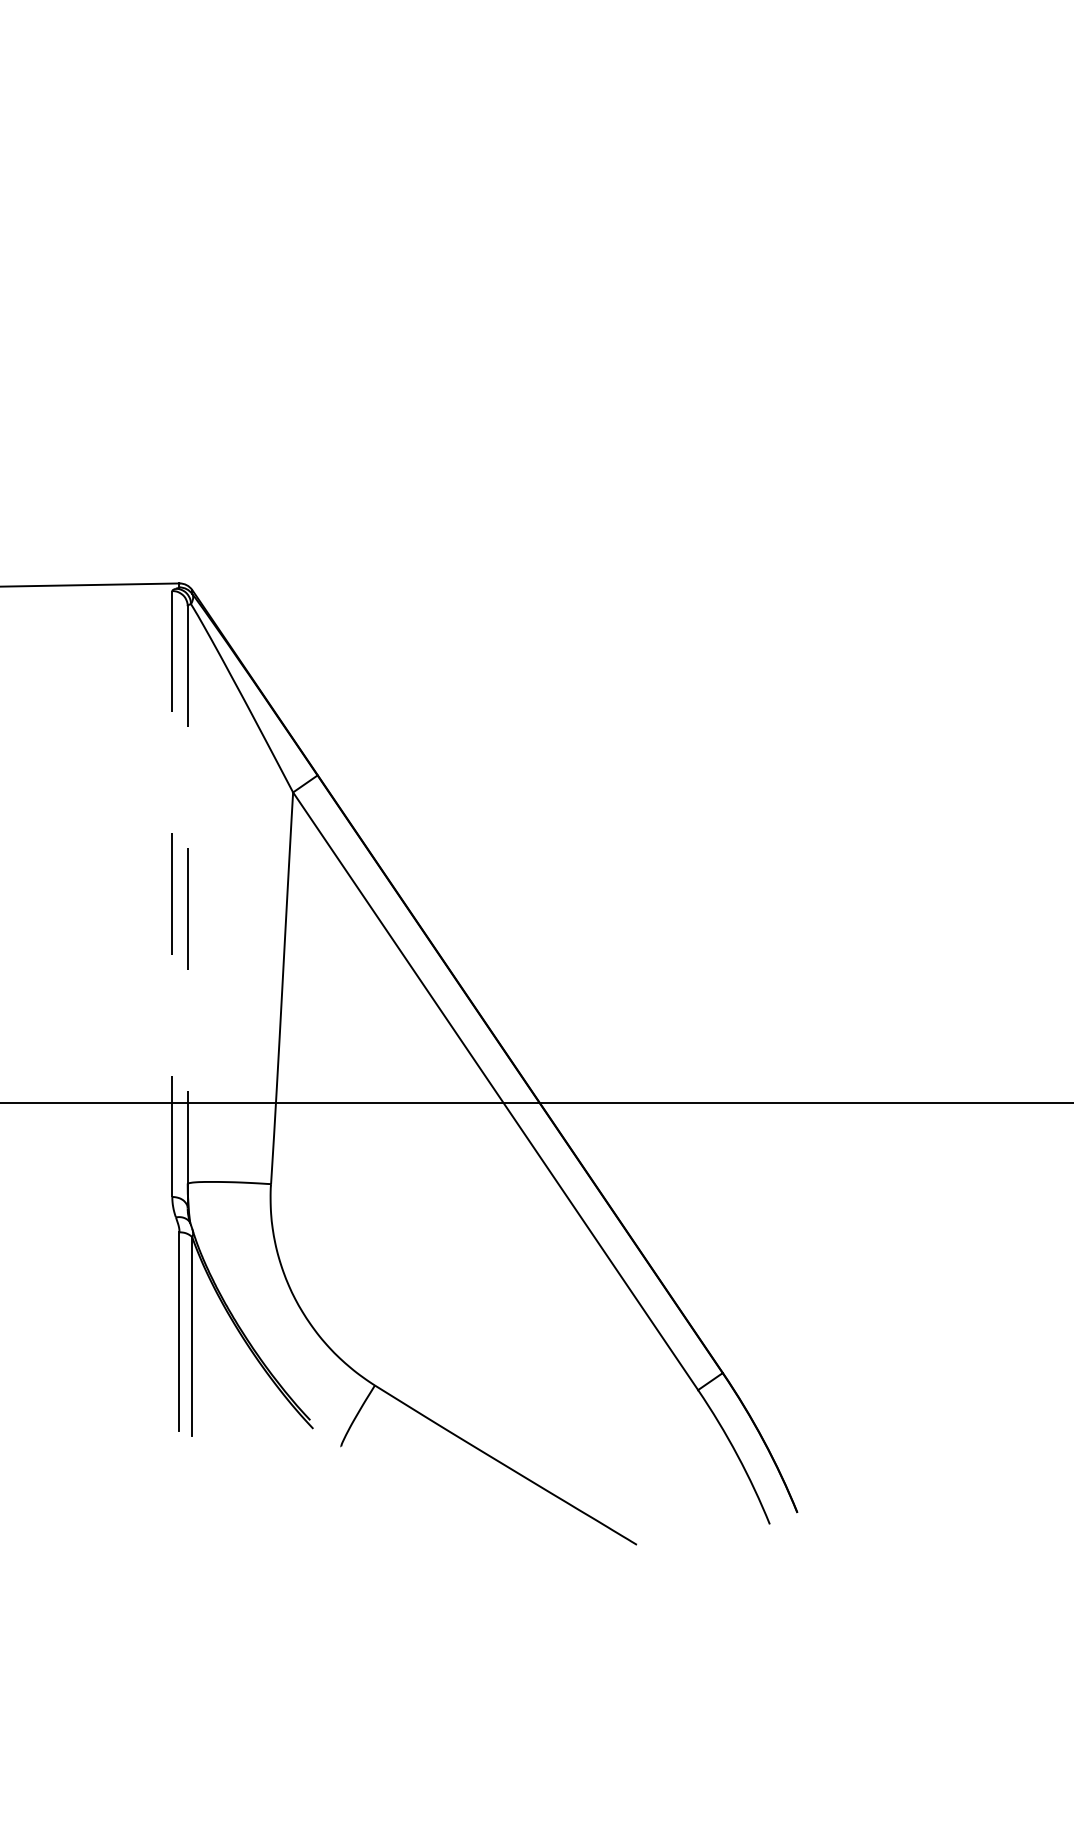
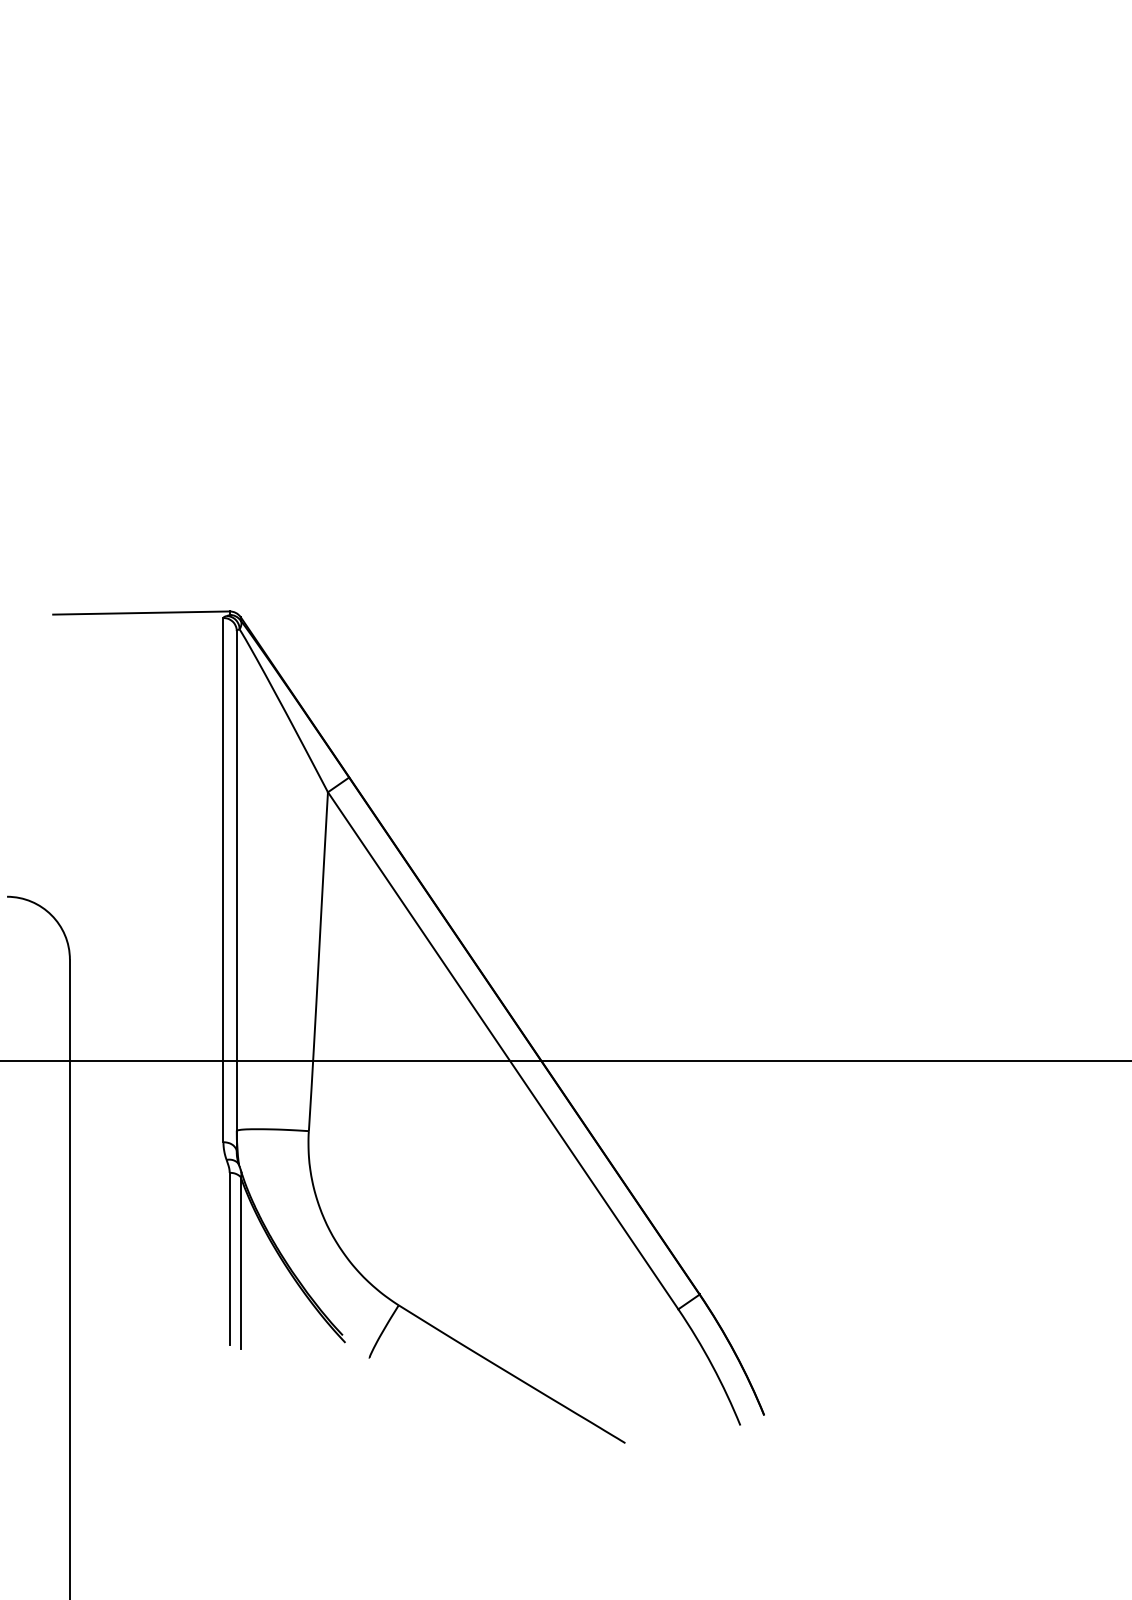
line: (172, 894) -> (223, 880), dashed -> solid
line: (187, 907) -> (236, 891), dashed -> solid

